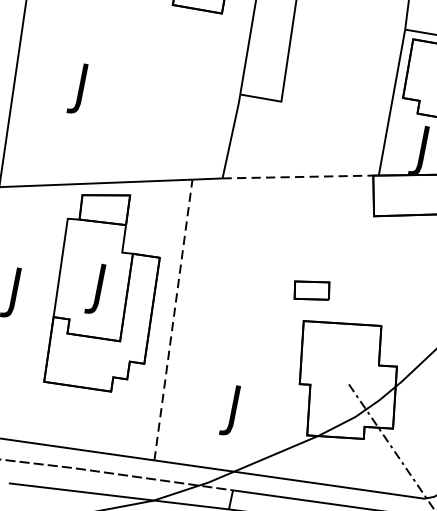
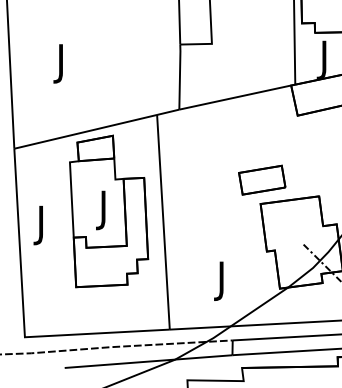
line: (298, 176) -> (235, 97), dashed -> solid
part: (312, 289) -> (262, 179), size x1.67
line: (173, 320) -> (163, 222), dashed -> solid

